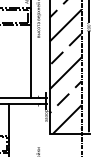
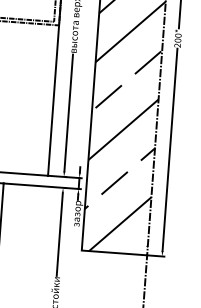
line: (38, 66) -> (68, 111), added
line: (38, 126) -> (59, 234), added

